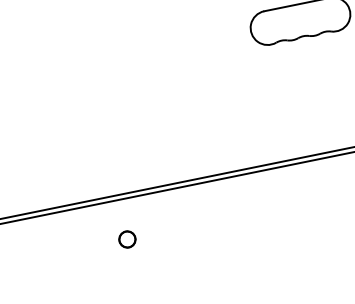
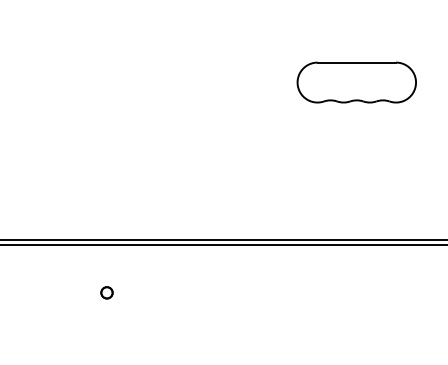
circle: (126, 239) -> (106, 292), size x0.6

